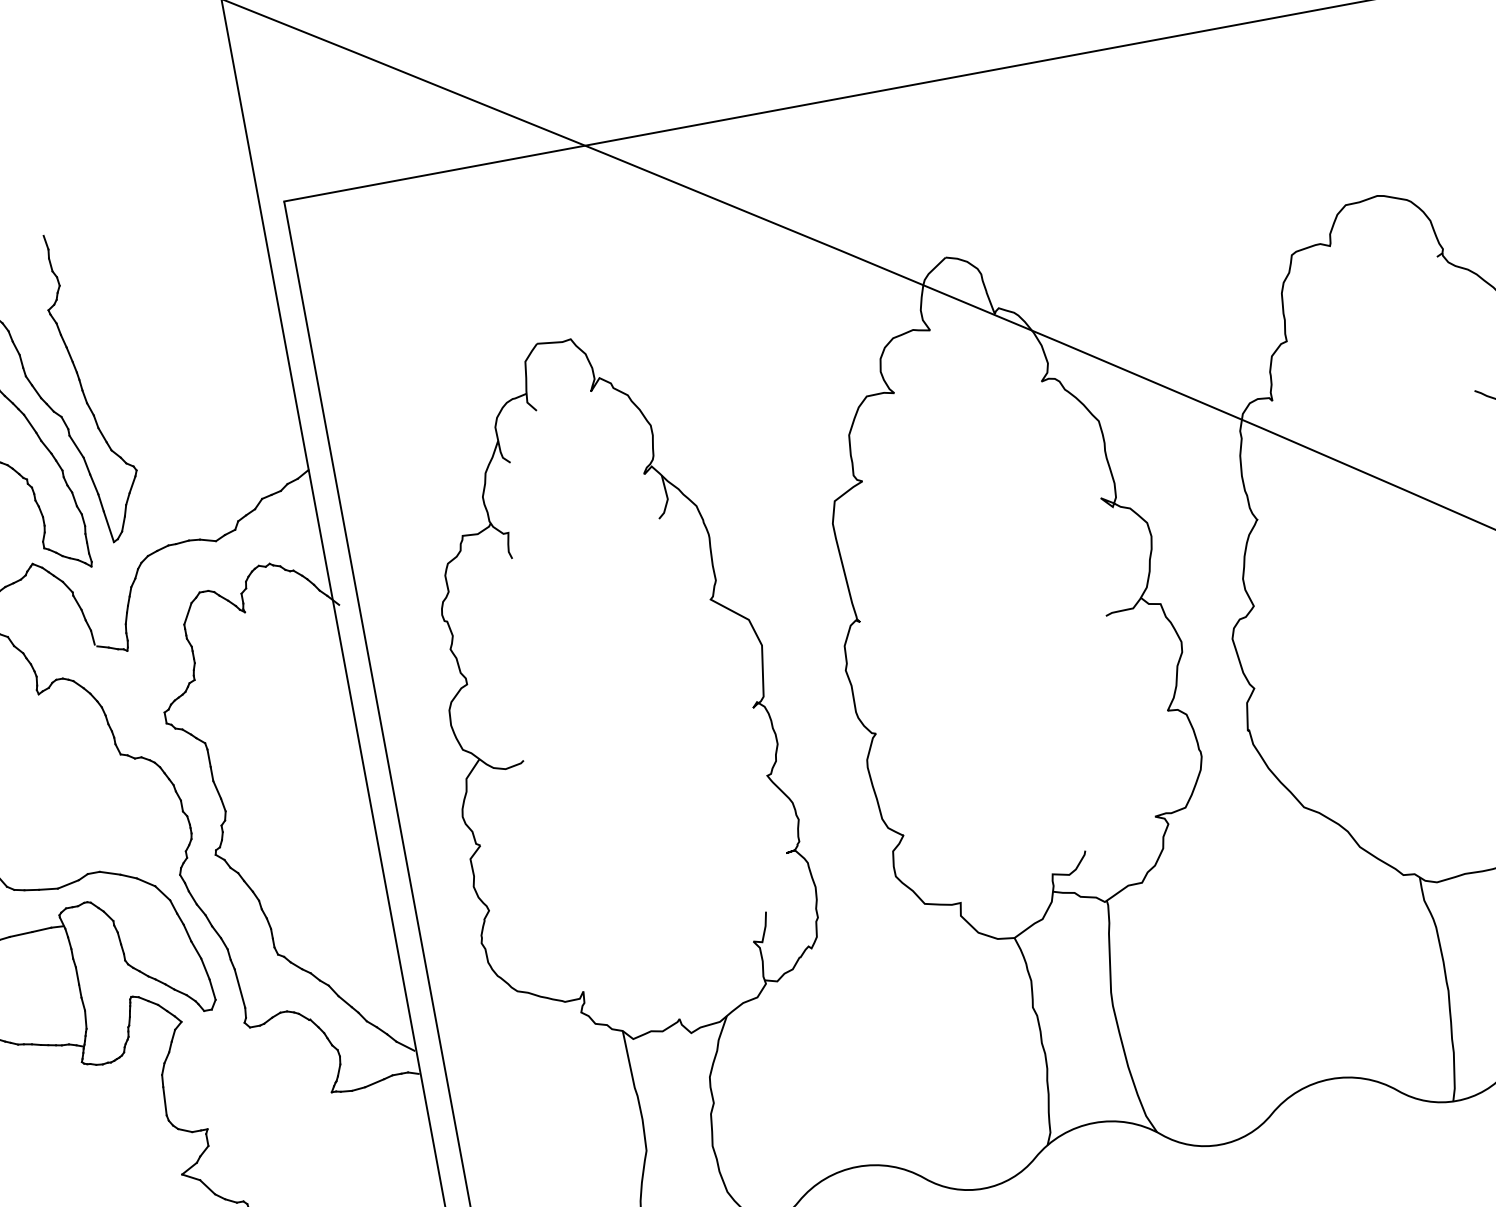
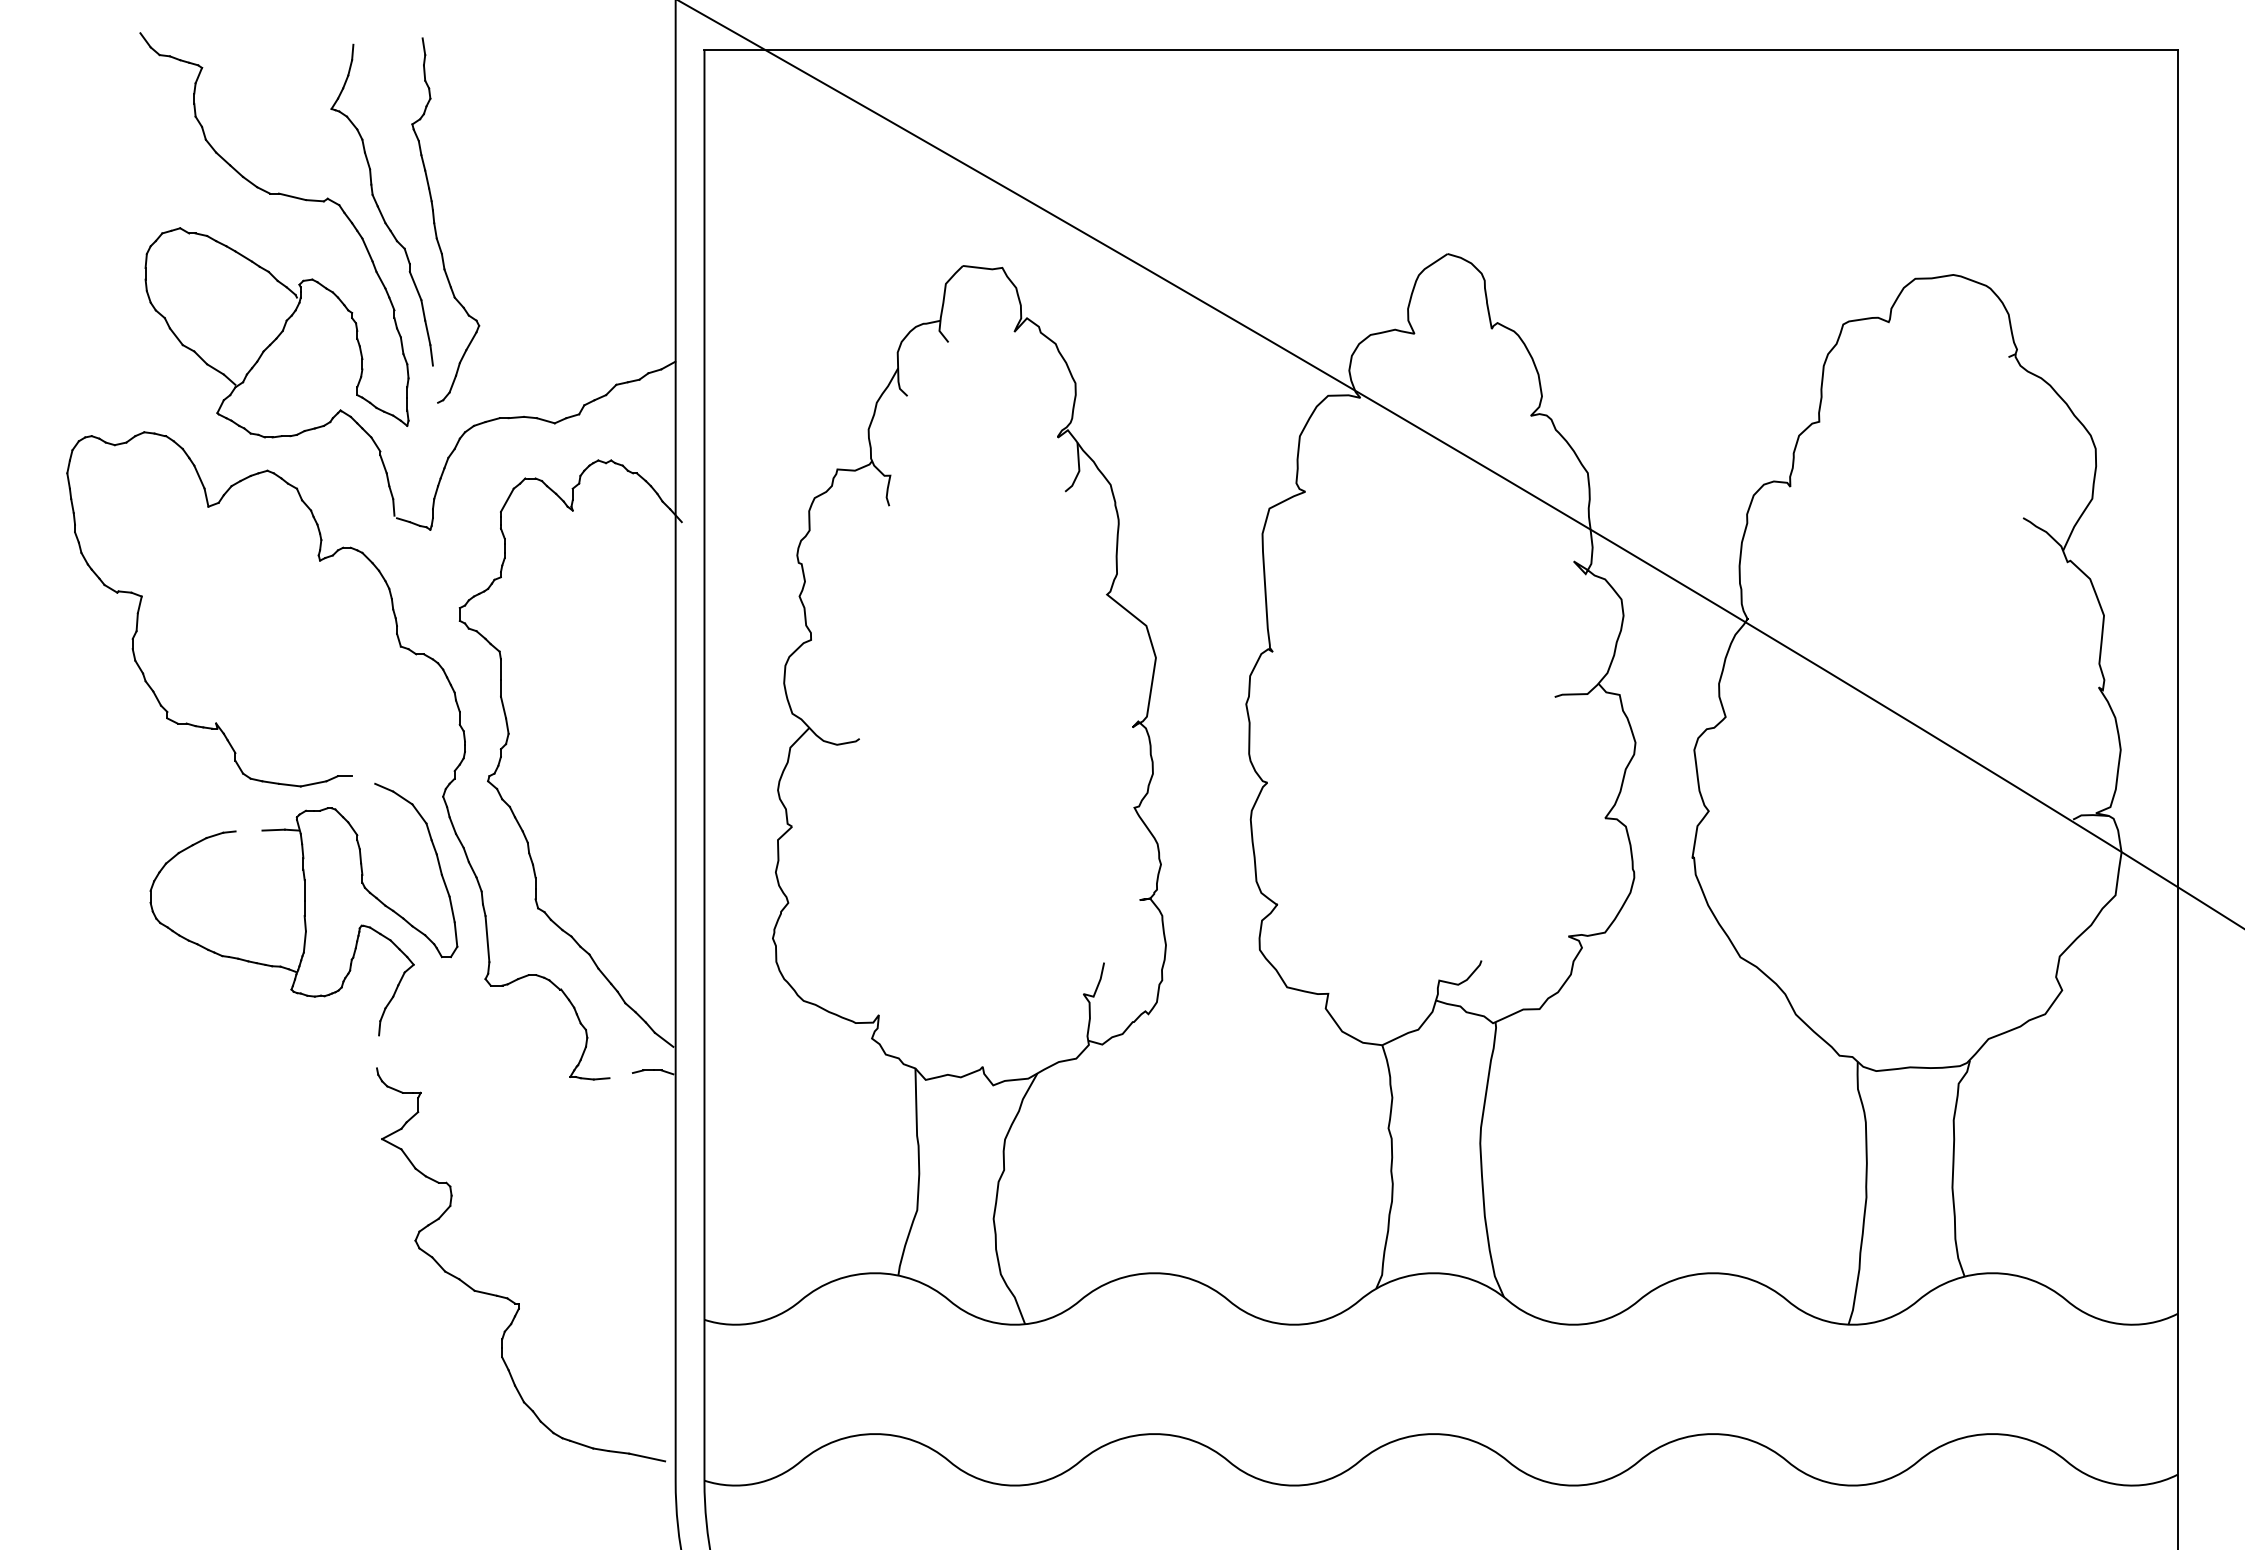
line: (108, 526) -> (435, 383), removed
line: (109, 872) -> (363, 779), removed
line: (20, 934) -> (248, 830), removed
line: (374, 1083) -> (620, 1075), removed
line: (165, 1100) -> (378, 1051), removed

